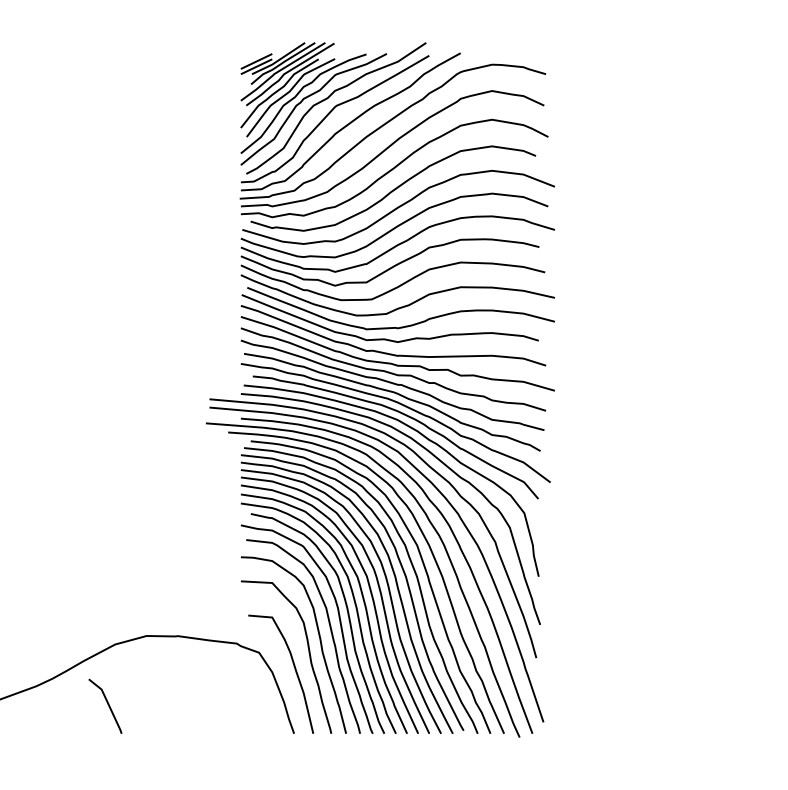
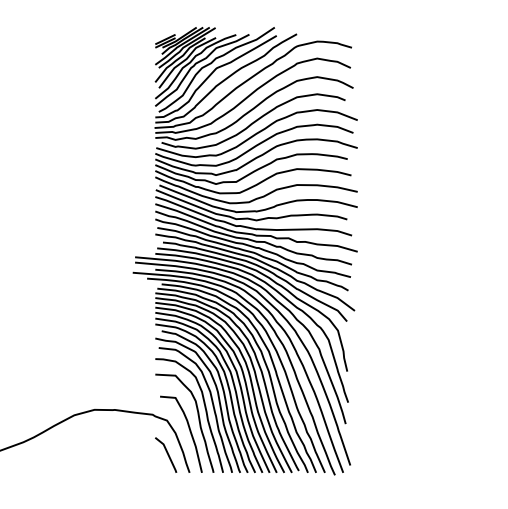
line: (106, 703) -> (166, 453), moved

